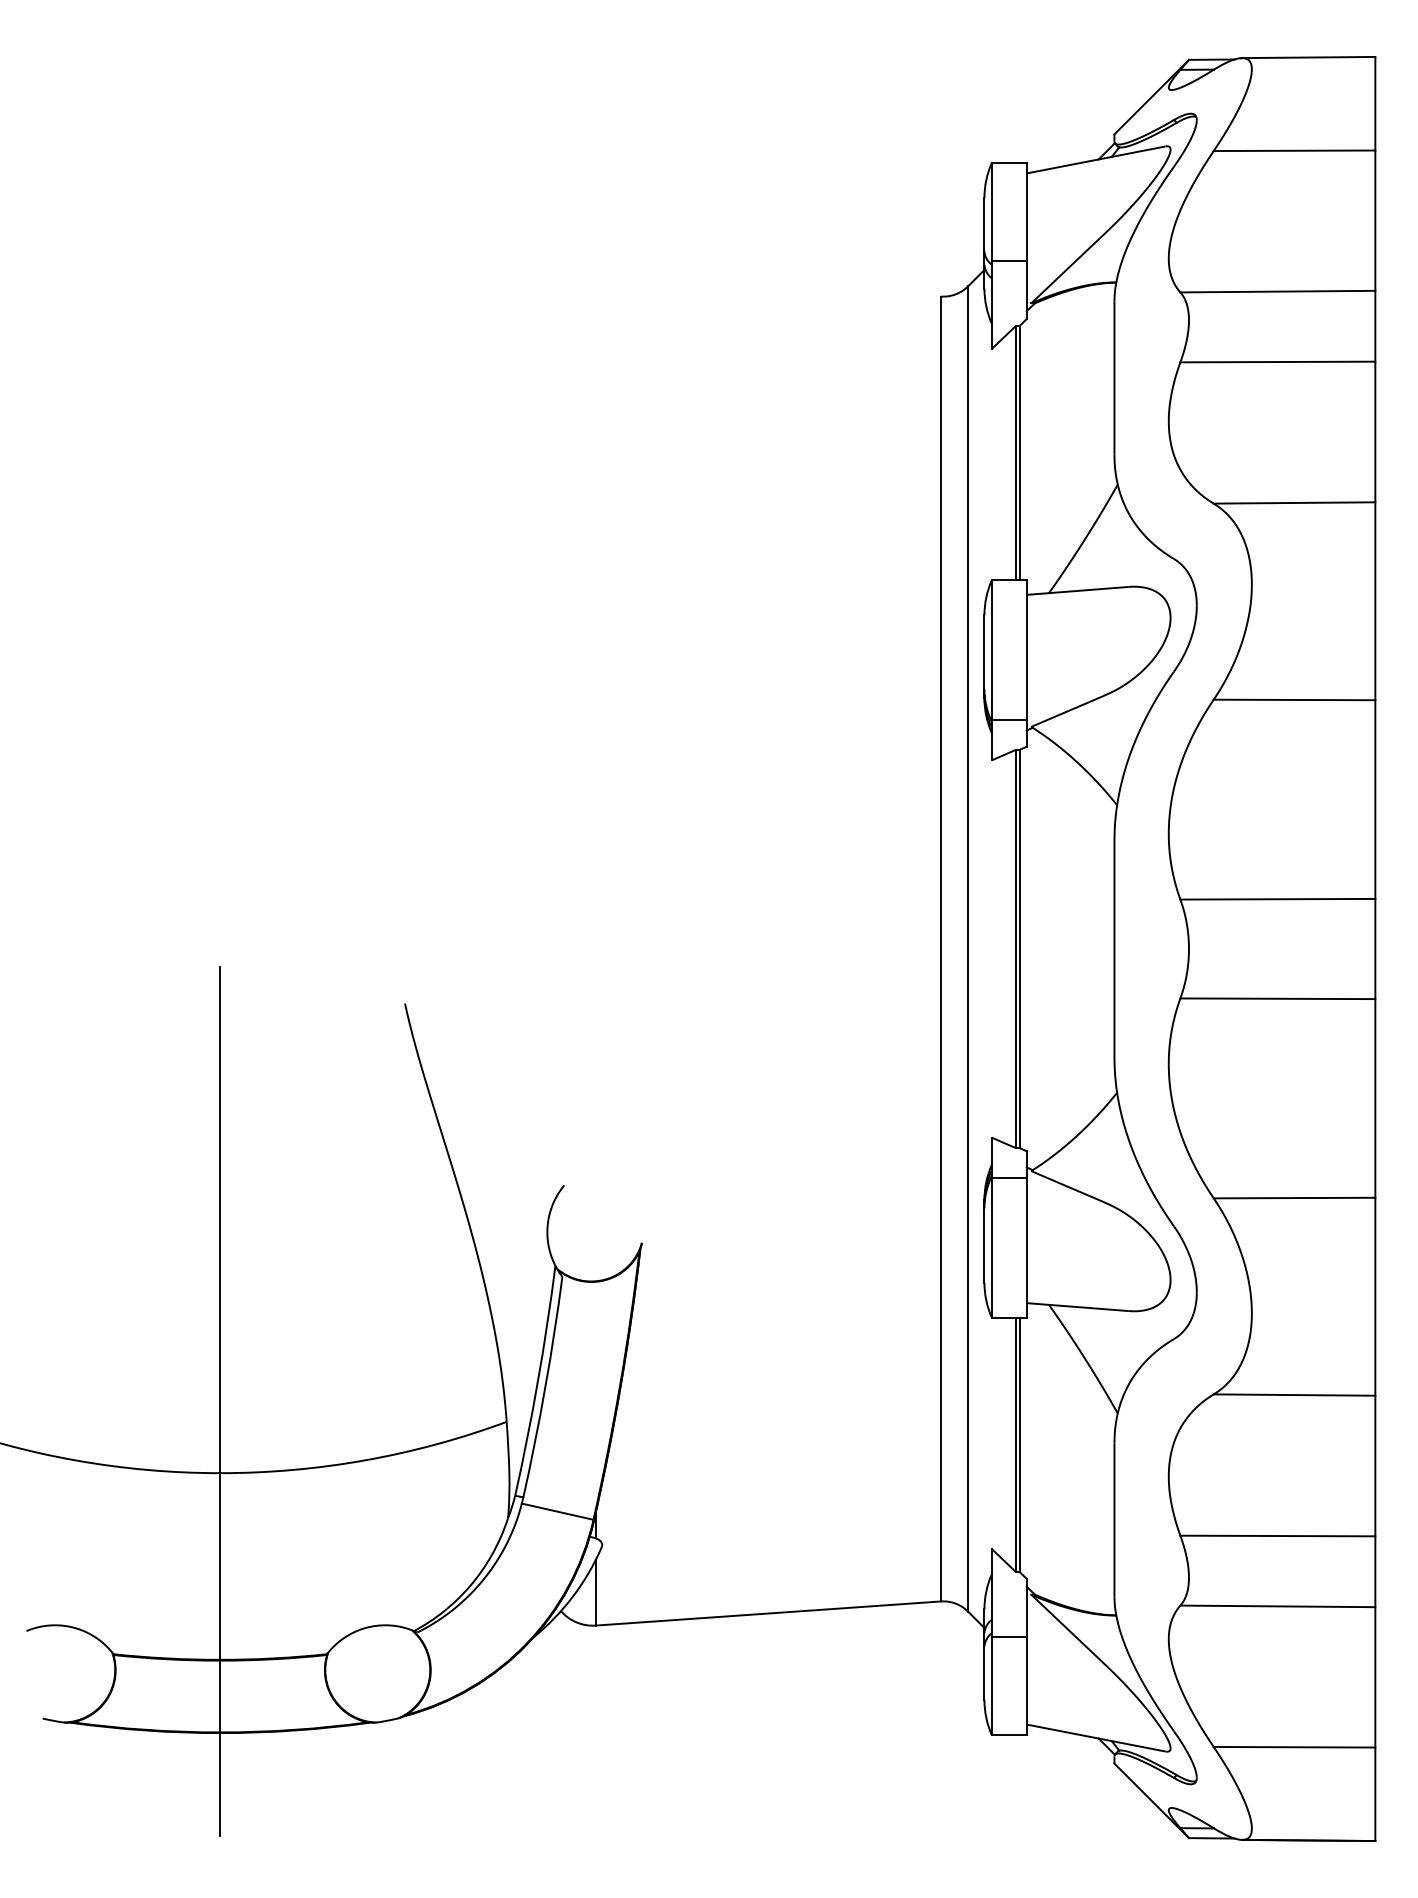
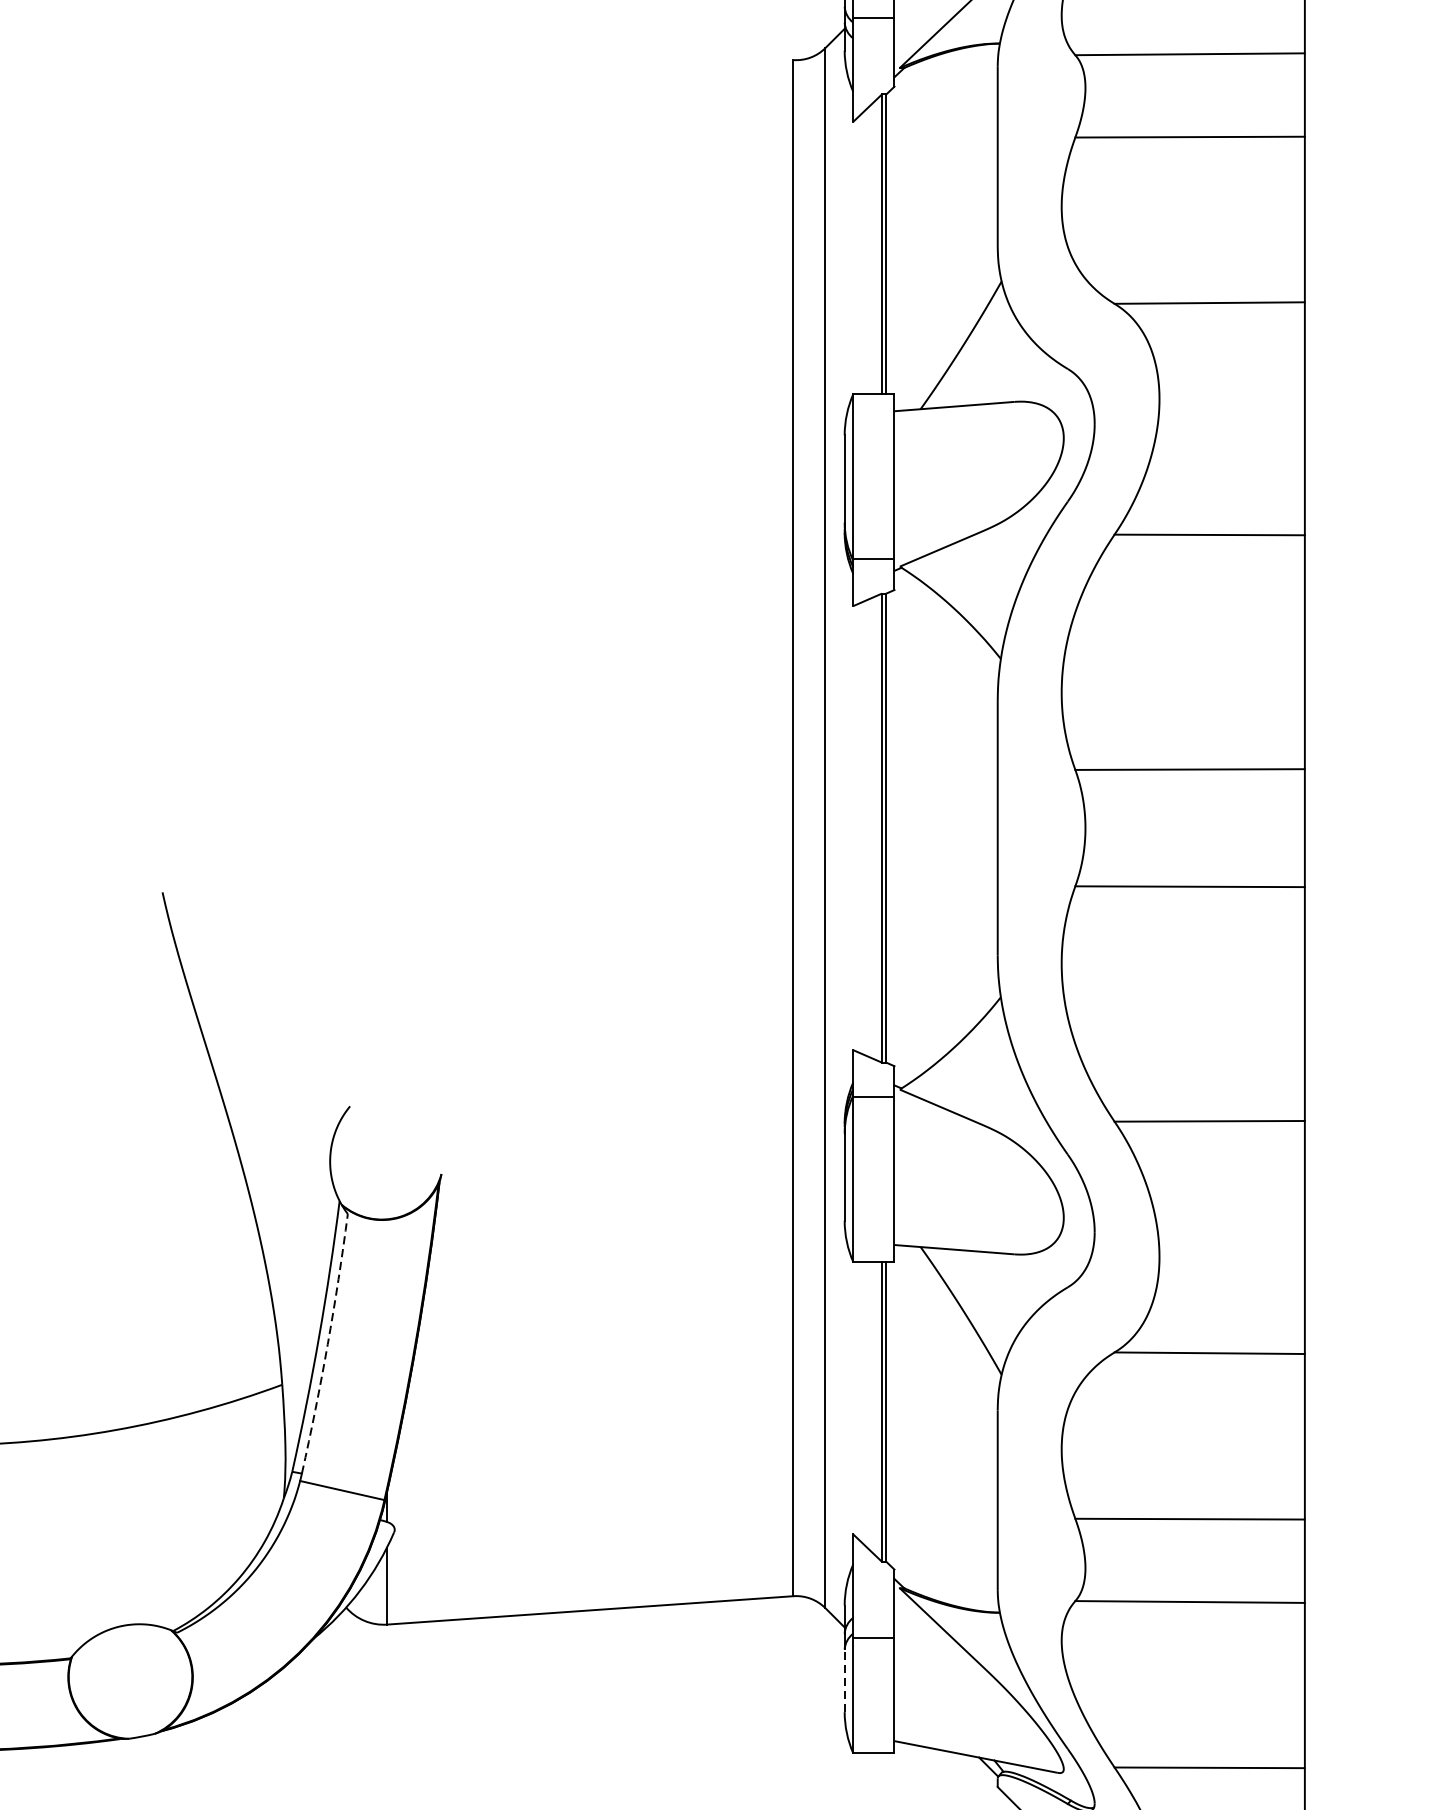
arc: (545, 1387) -> (327, 1344), solid -> dashed
line: (984, 1673) -> (844, 1681), solid -> dashed

